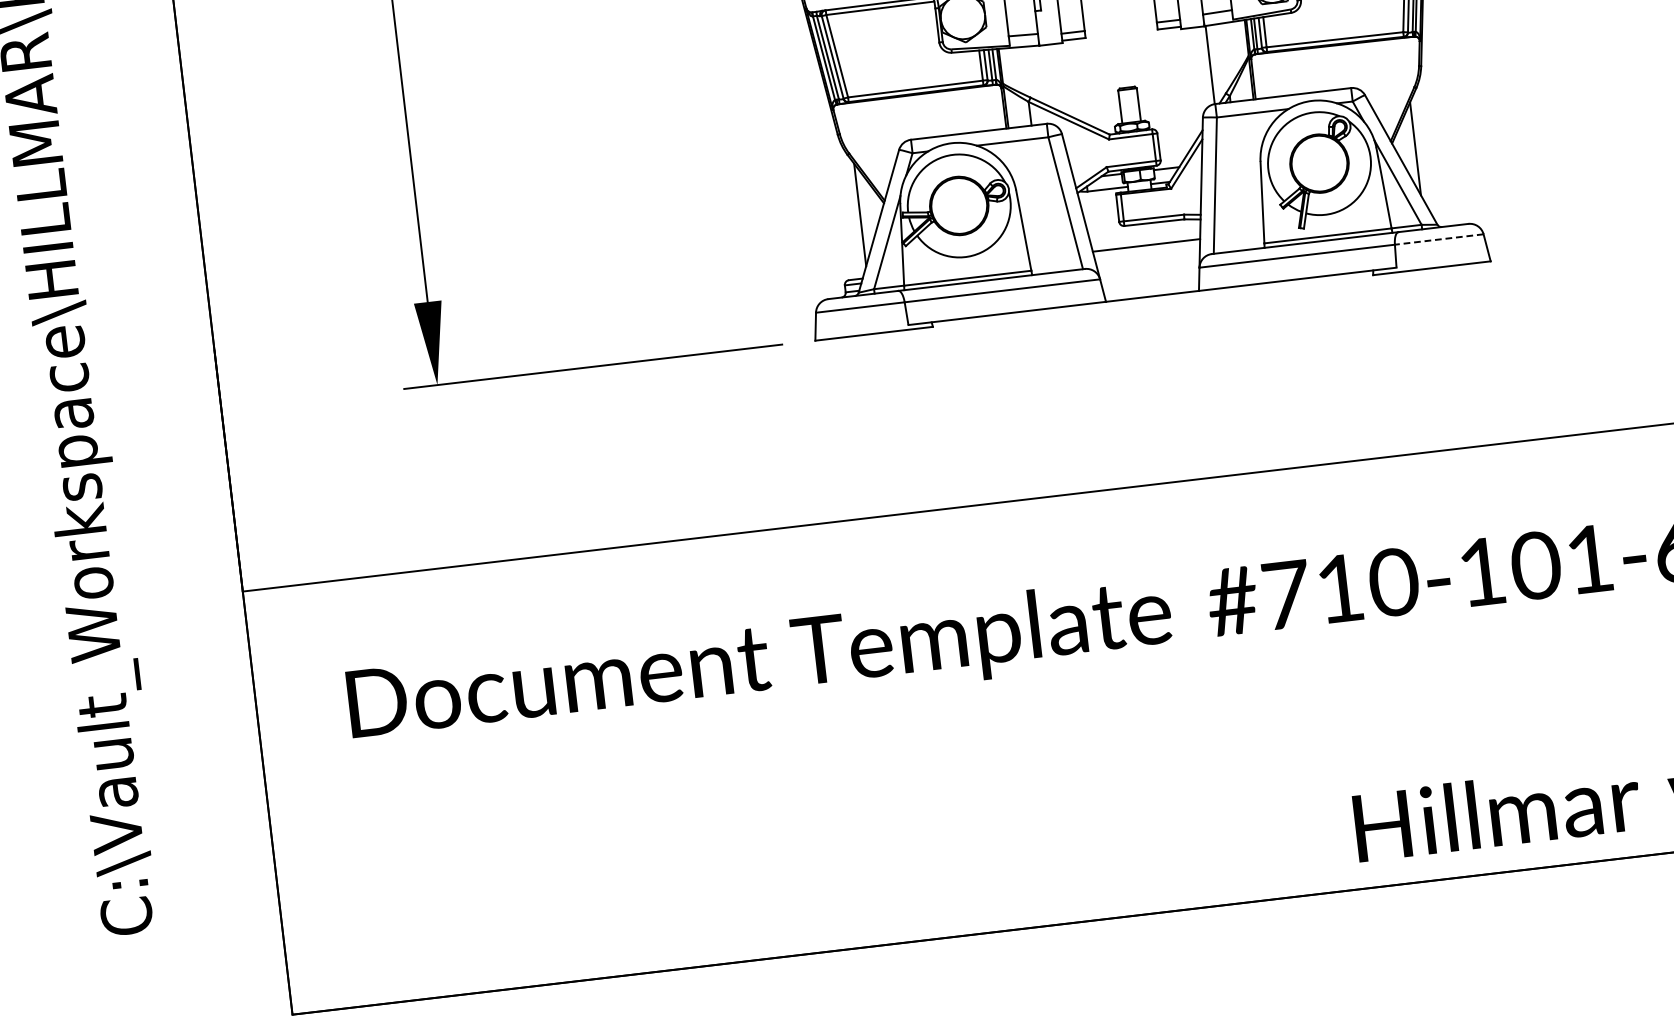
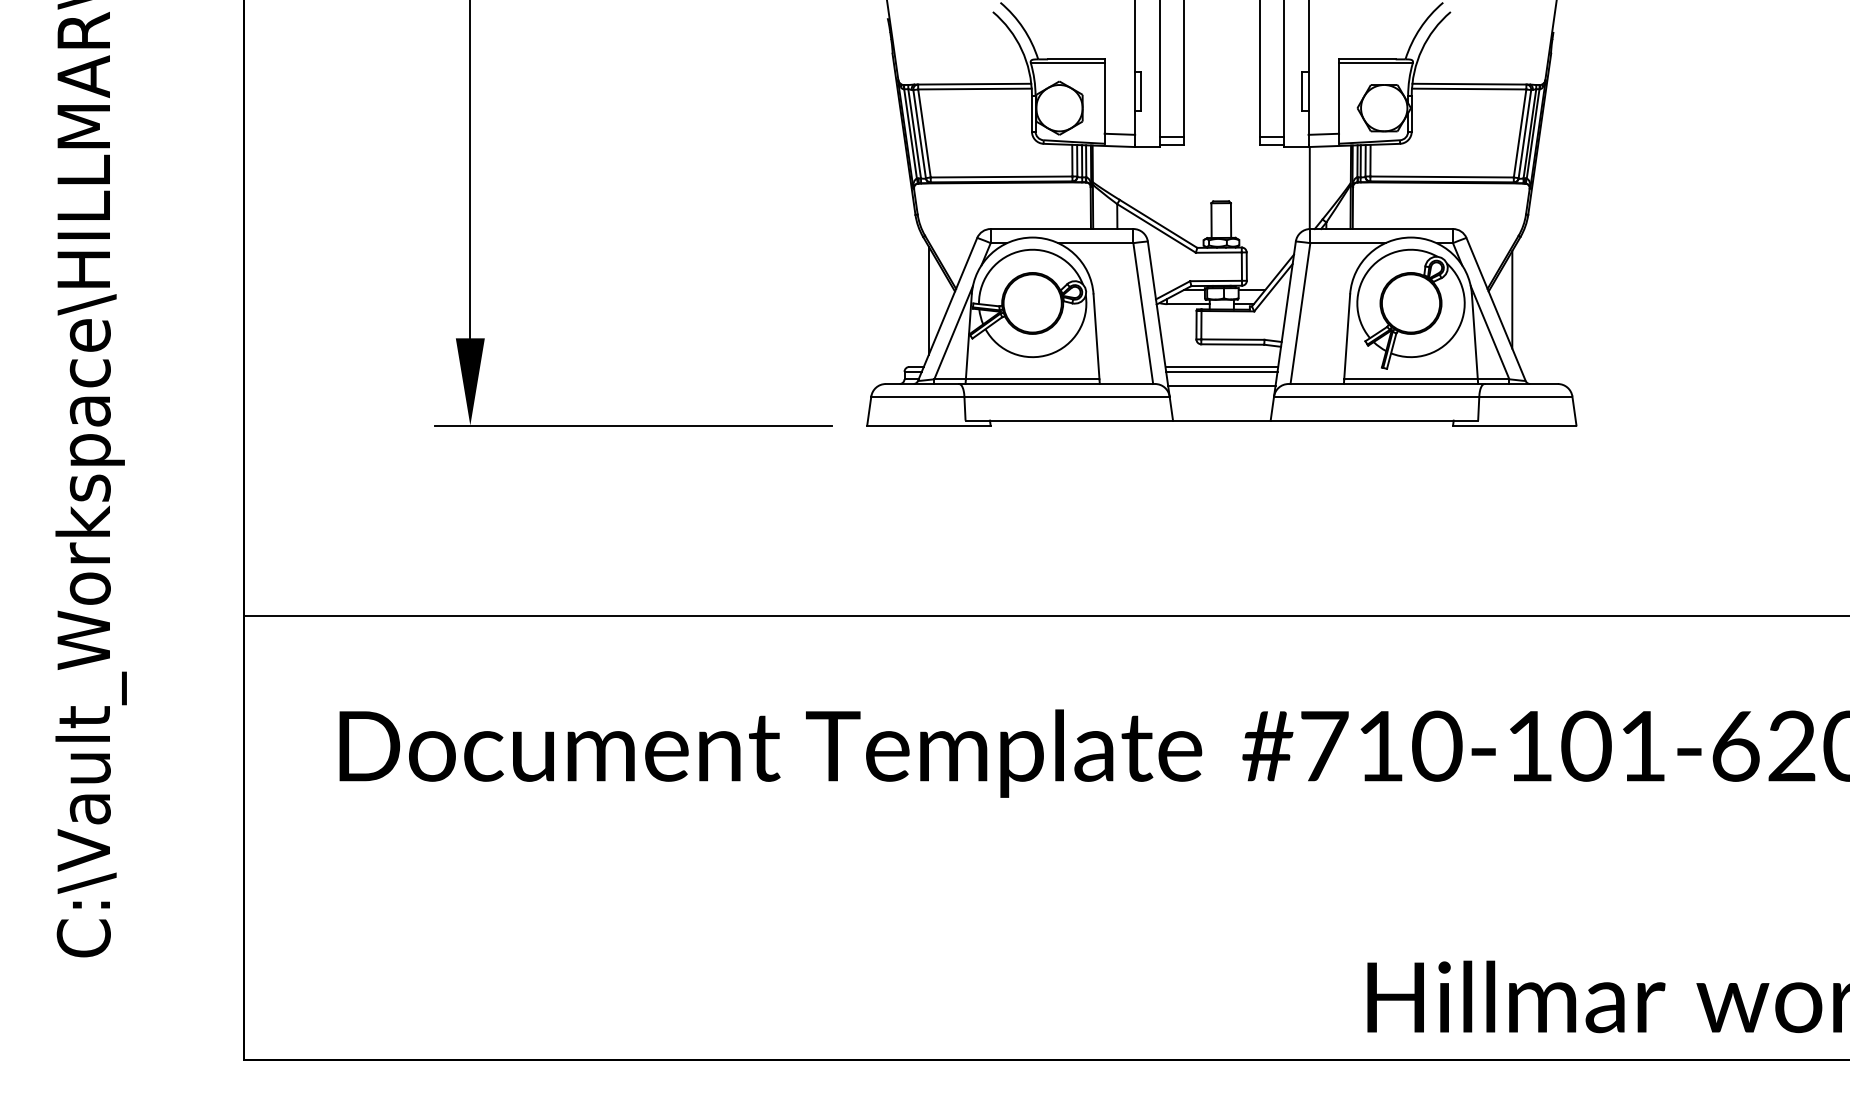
line: (1438, 239) -> (1525, 396), dashed -> solid
line: (1146, 249) -> (1221, 371), added
line: (1148, 263) -> (1221, 386), added

